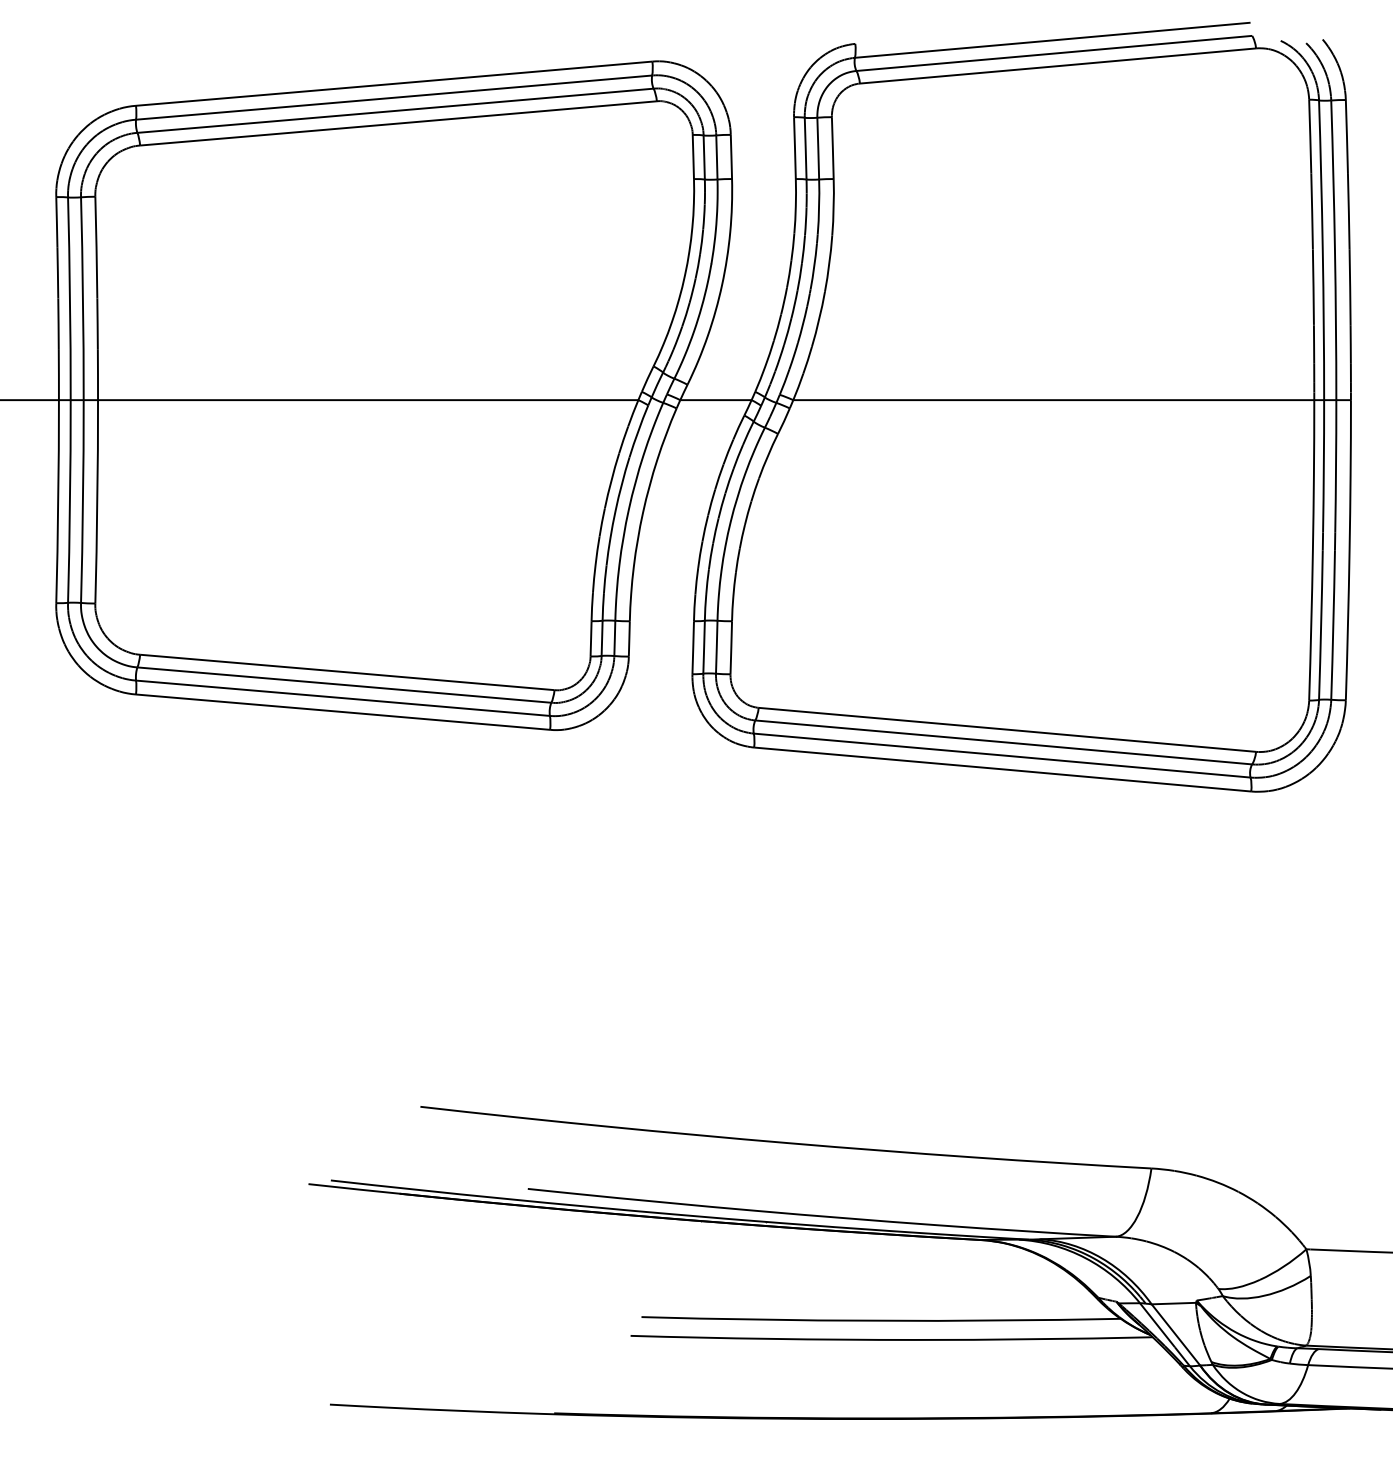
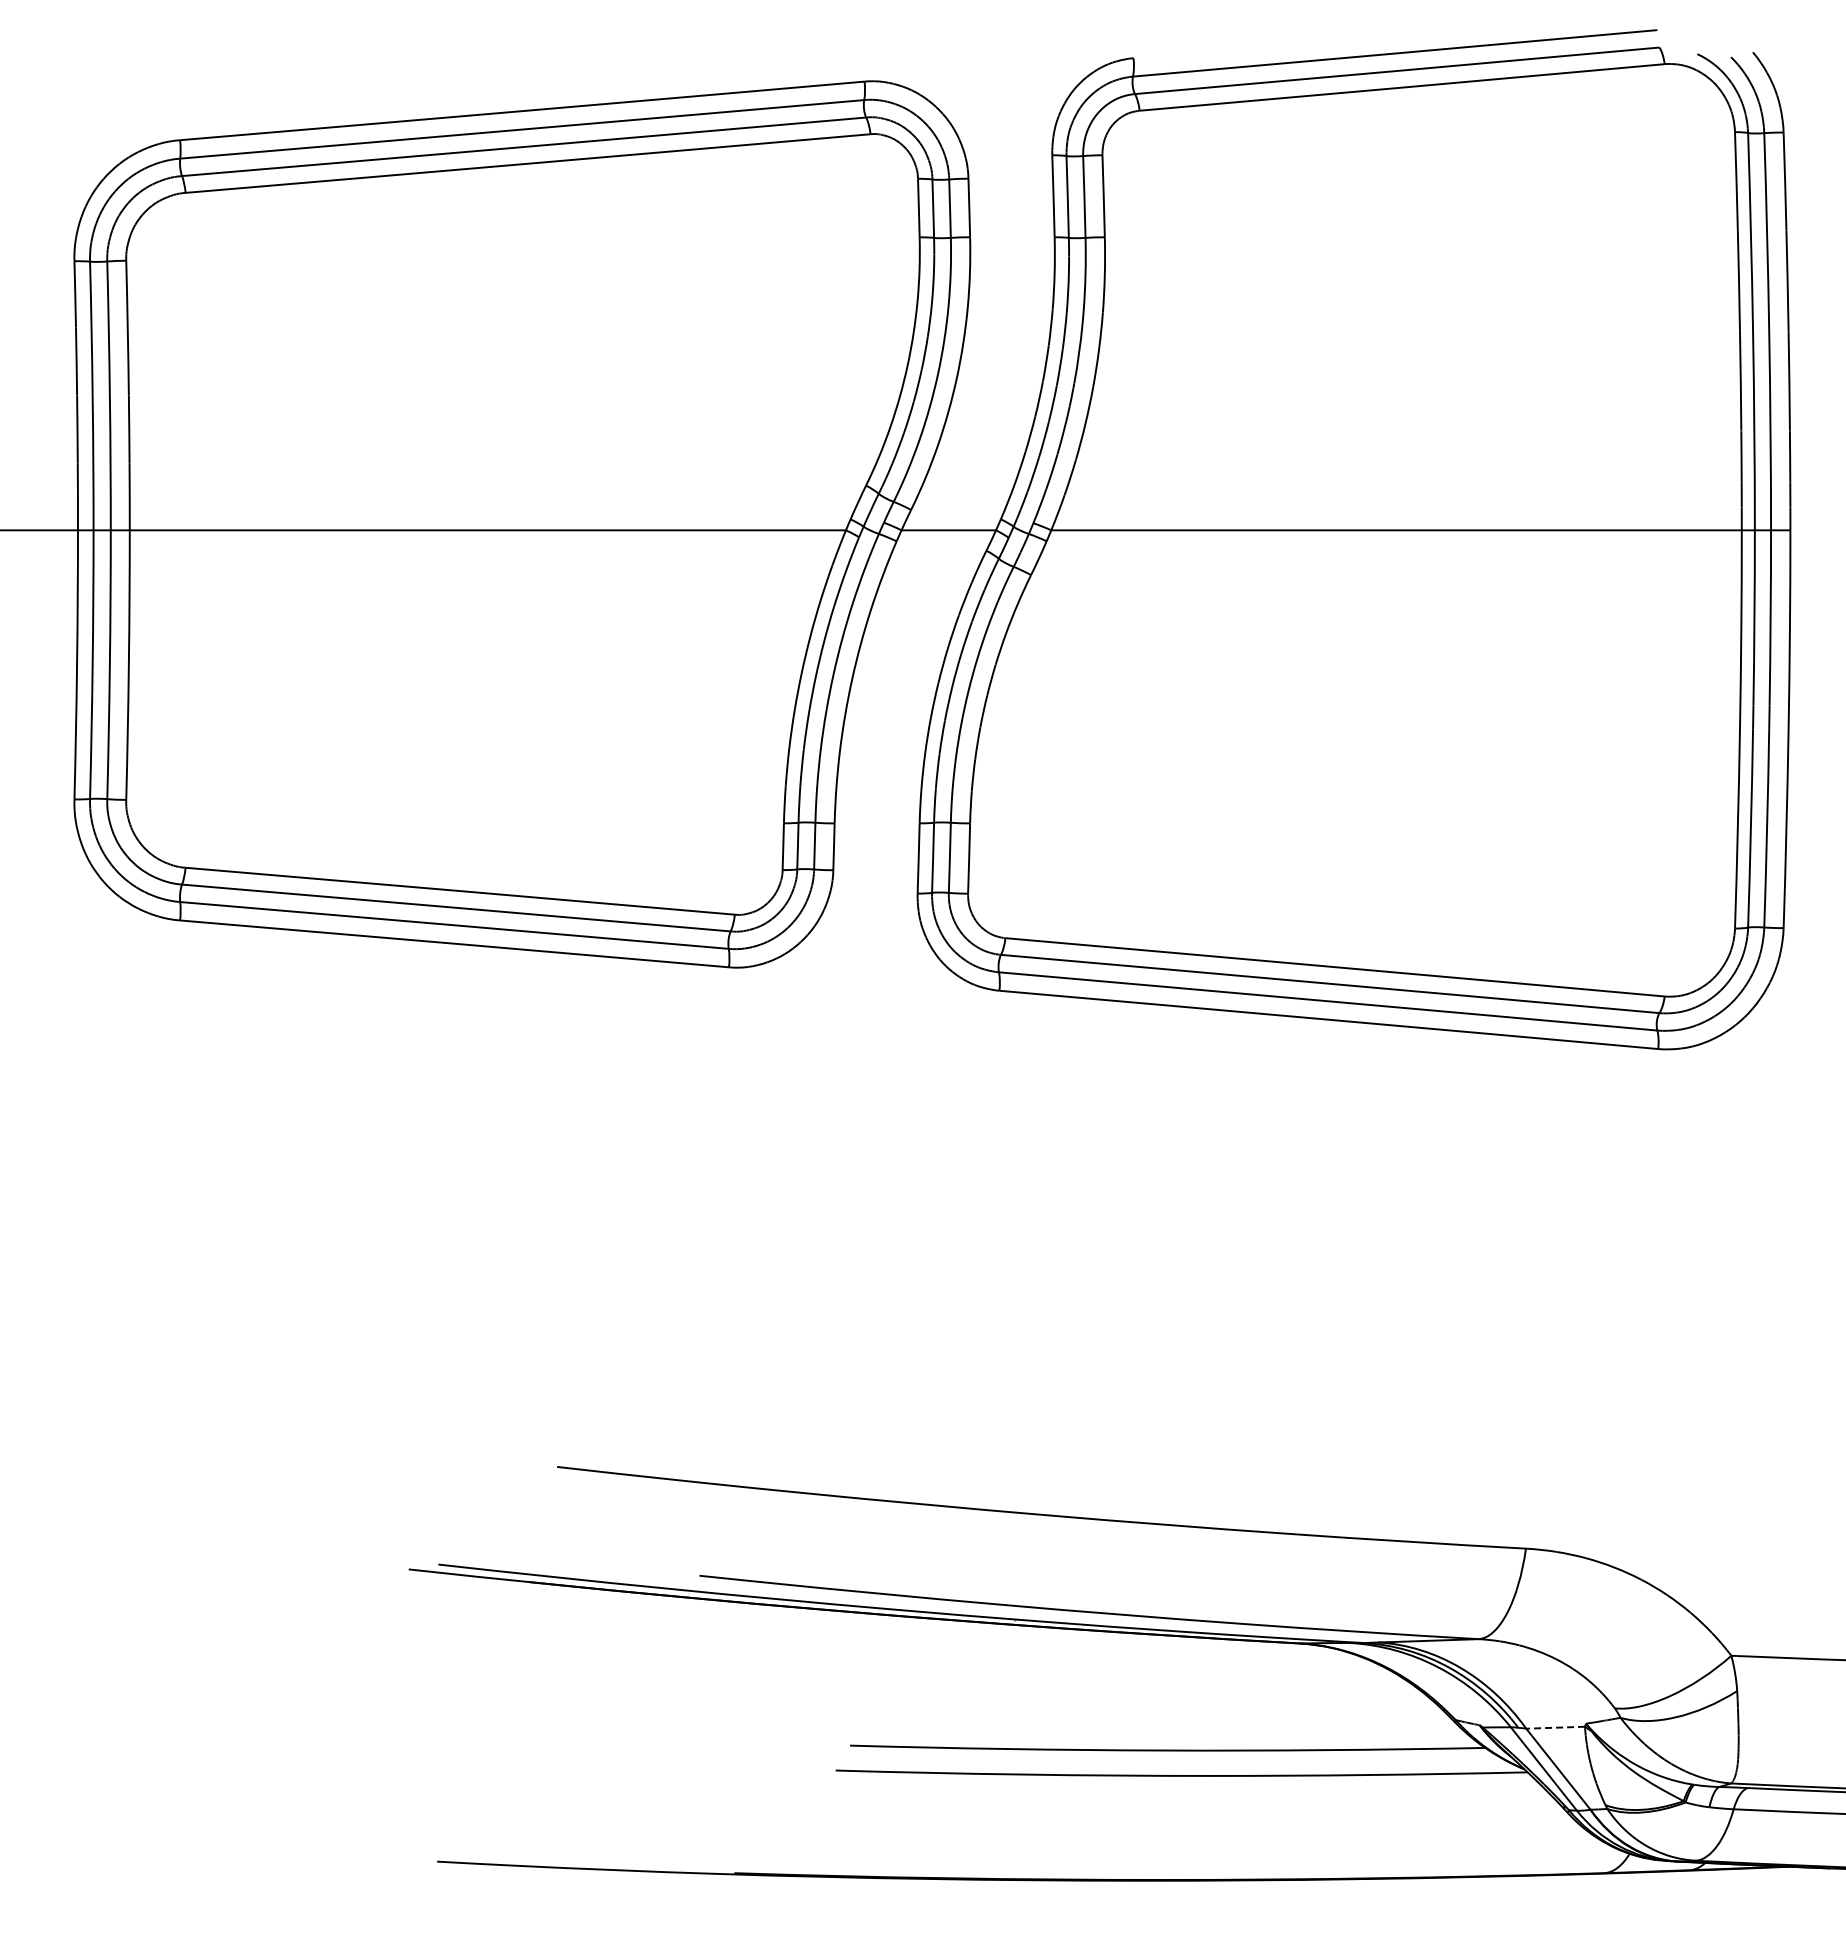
line: (1173, 1303) -> (1555, 1727), solid -> dashed

